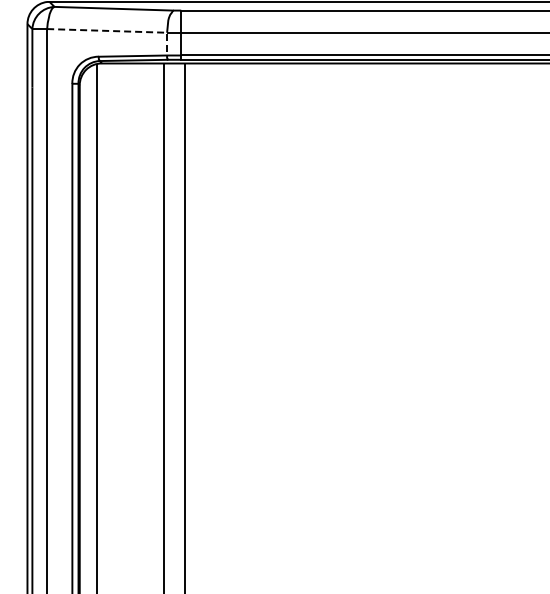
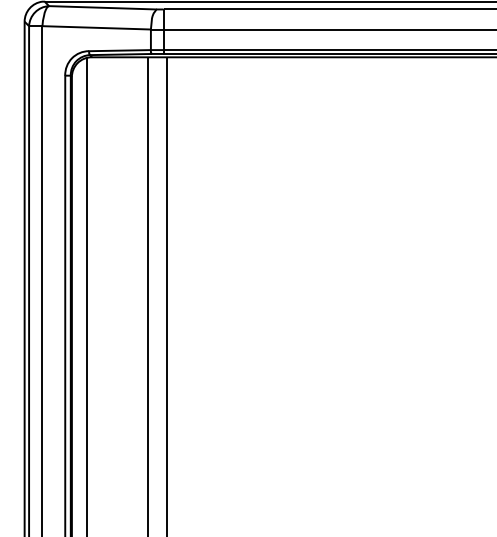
line: (119, 31) -> (107, 28), dashed -> solid

